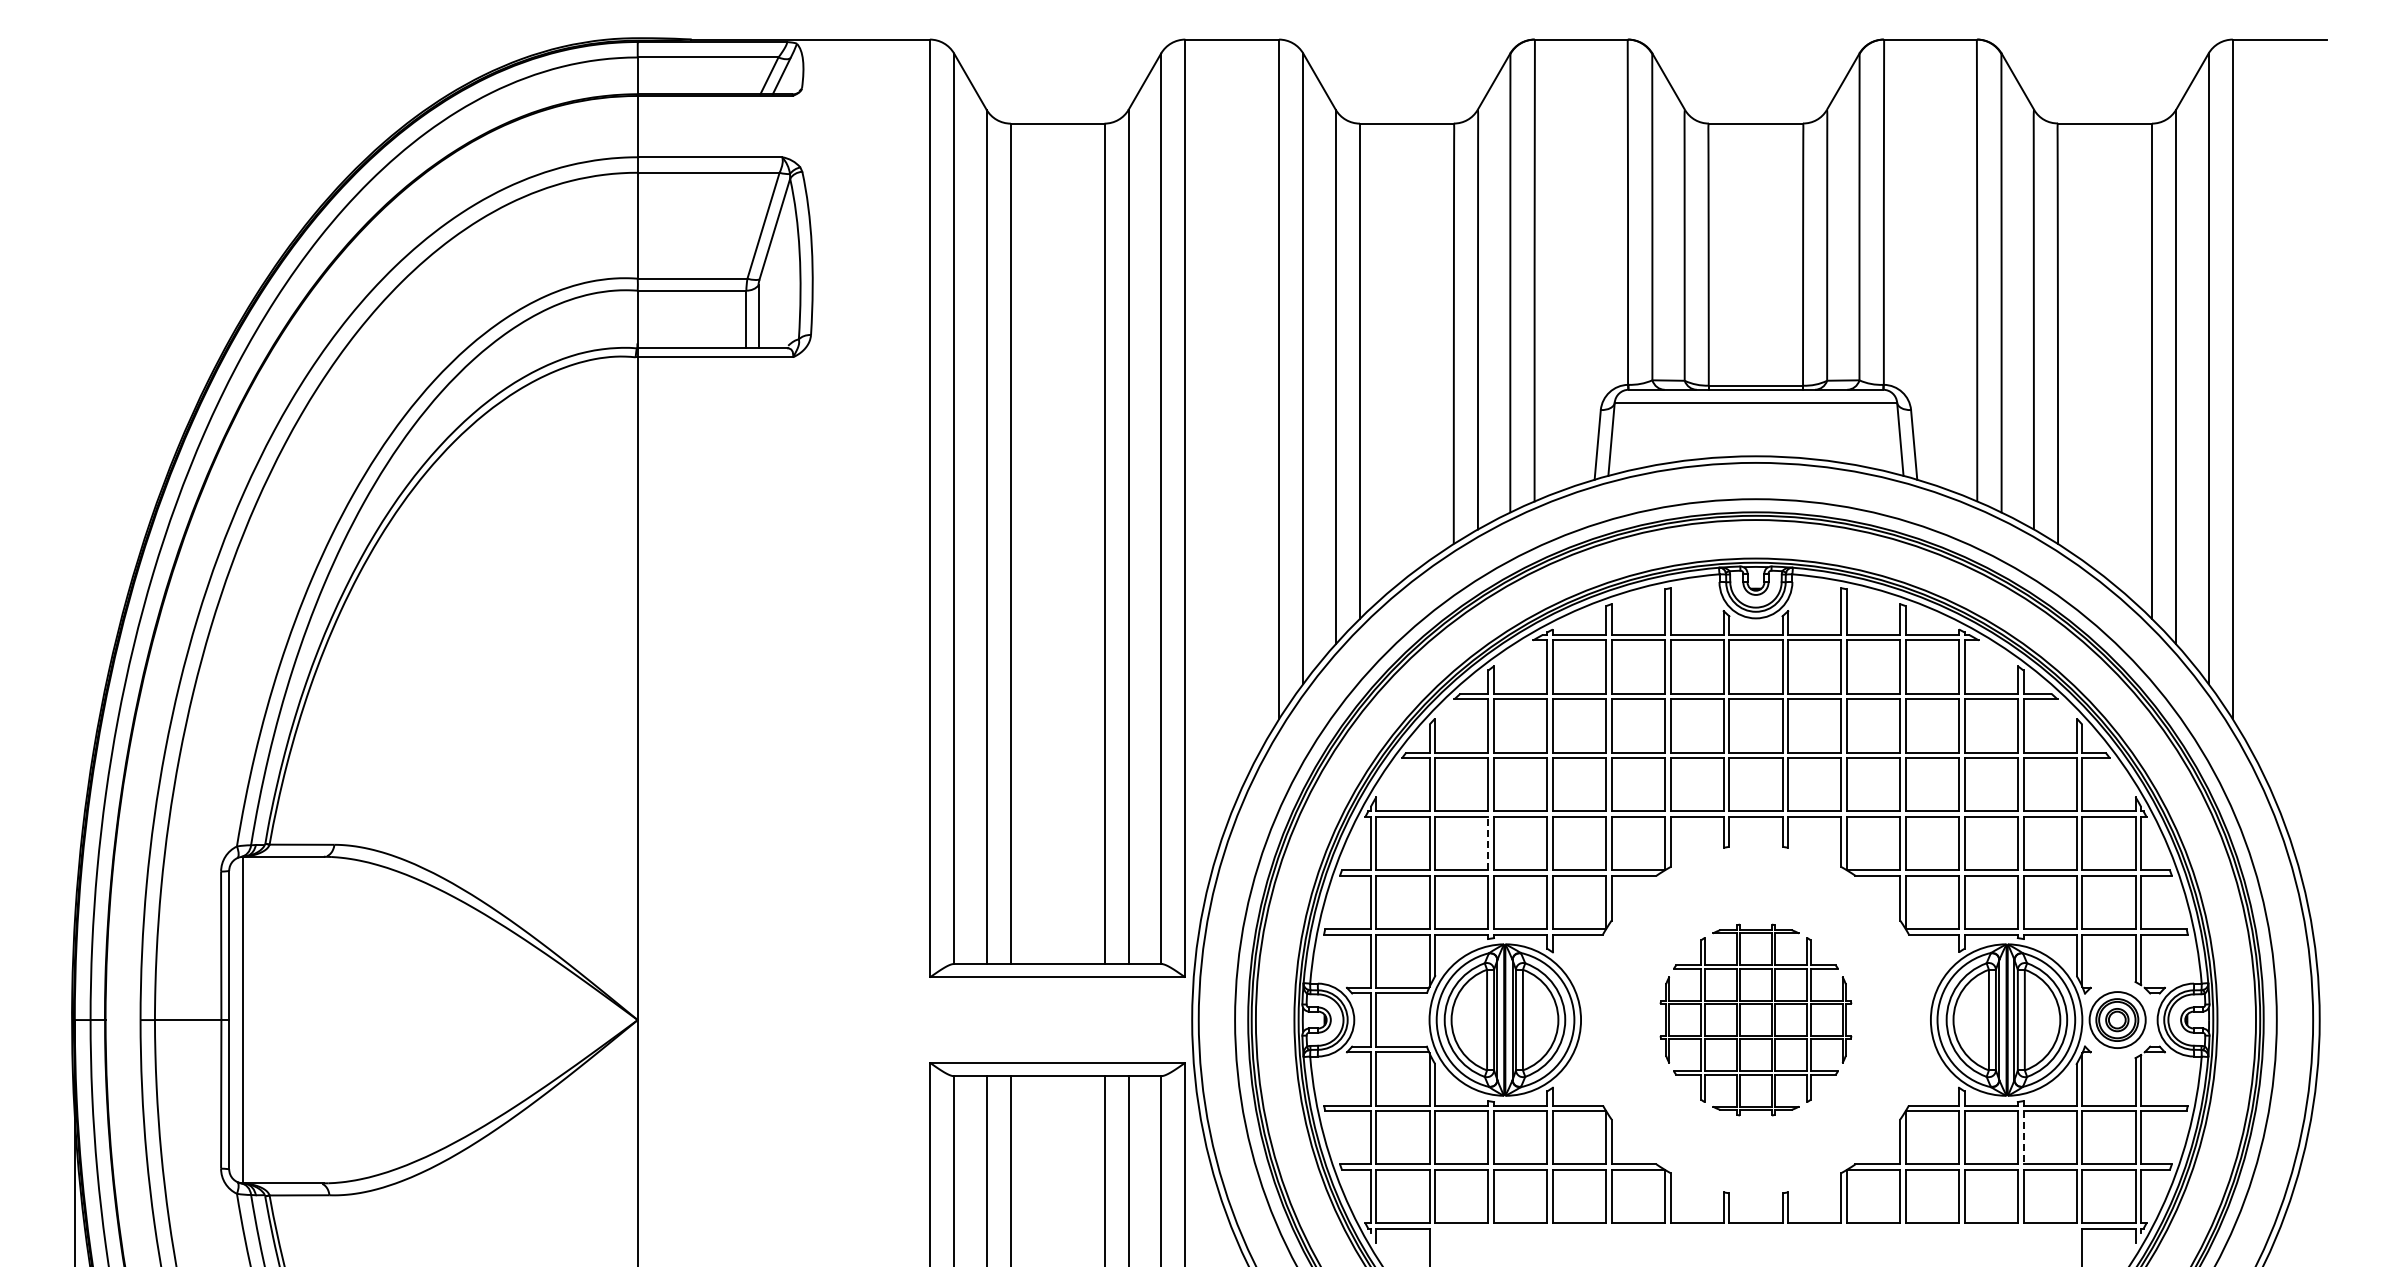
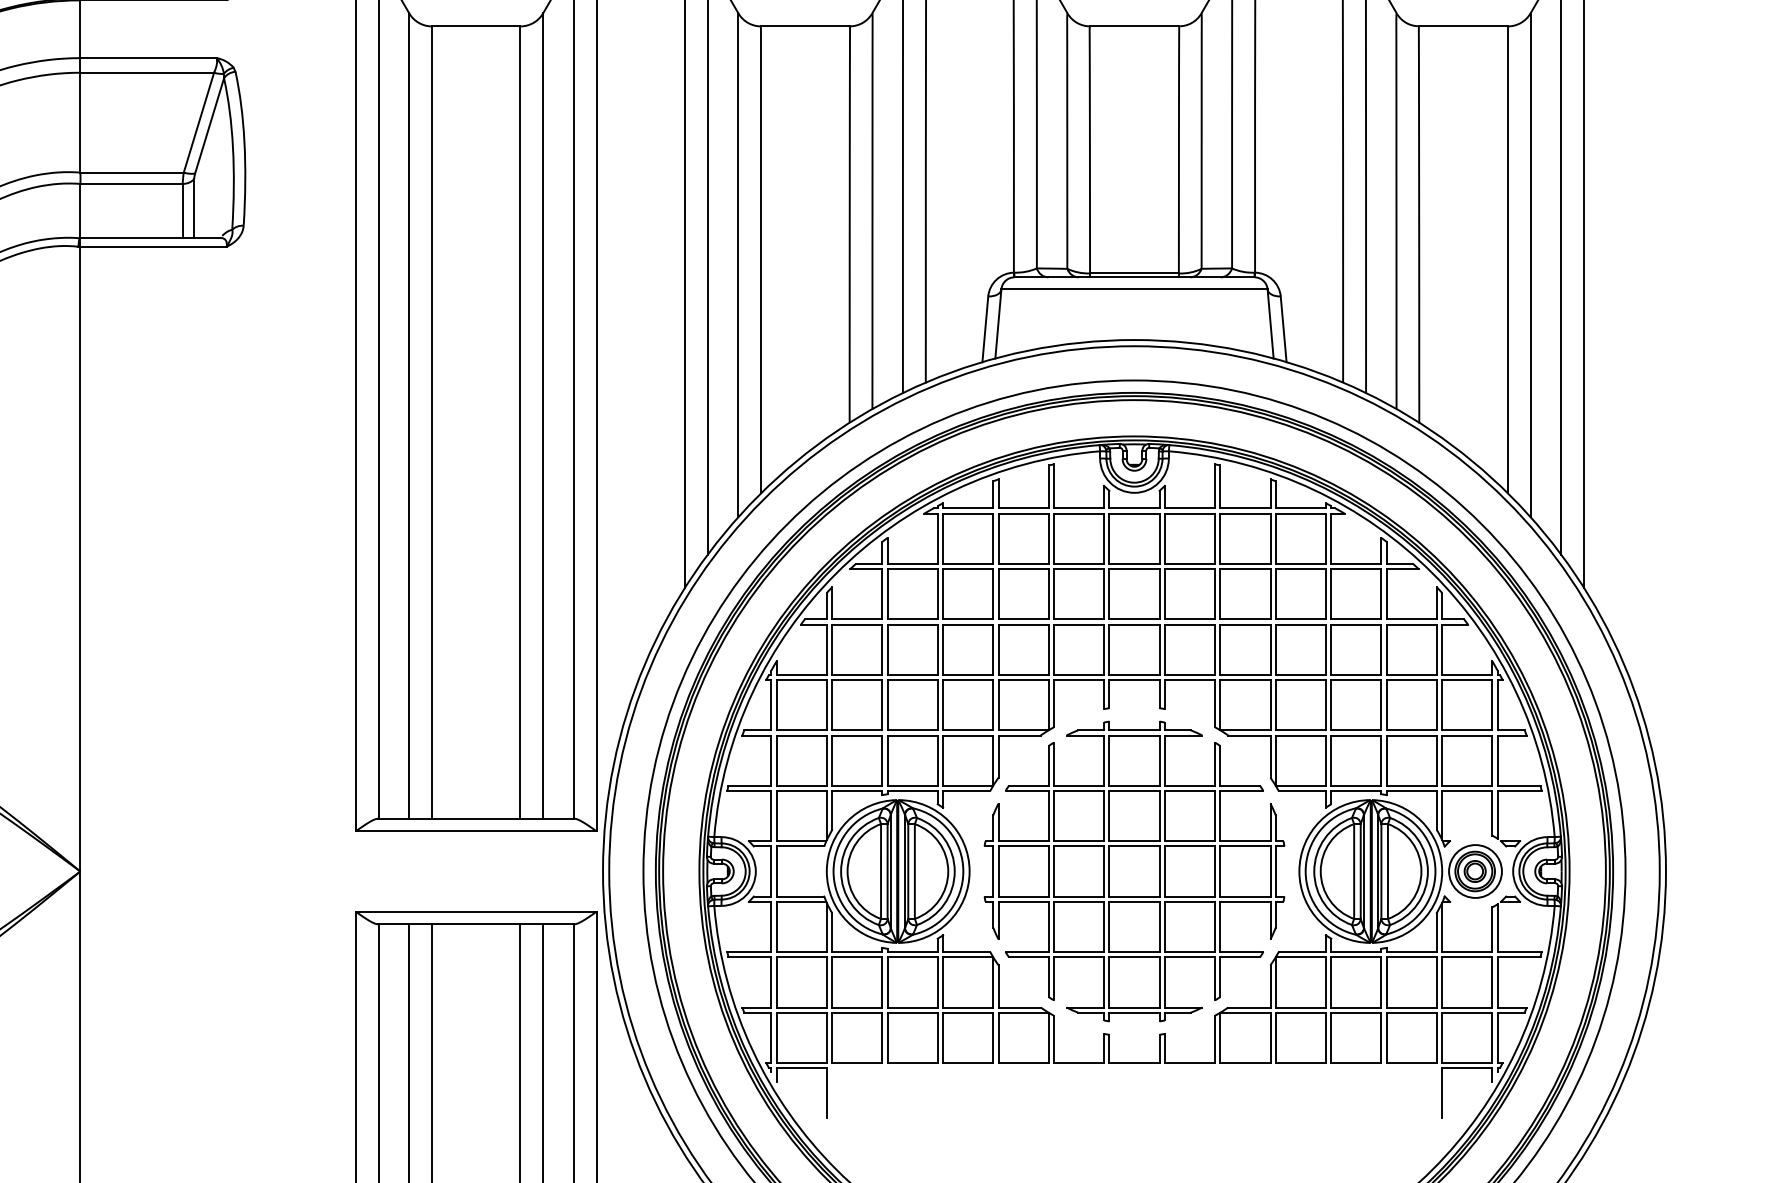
line: (1488, 843) -> (882, 705), dashed -> solid
part: (1755, 1019) -> (1134, 870), size x1.67
line: (2023, 1137) -> (1386, 982), dashed -> solid

